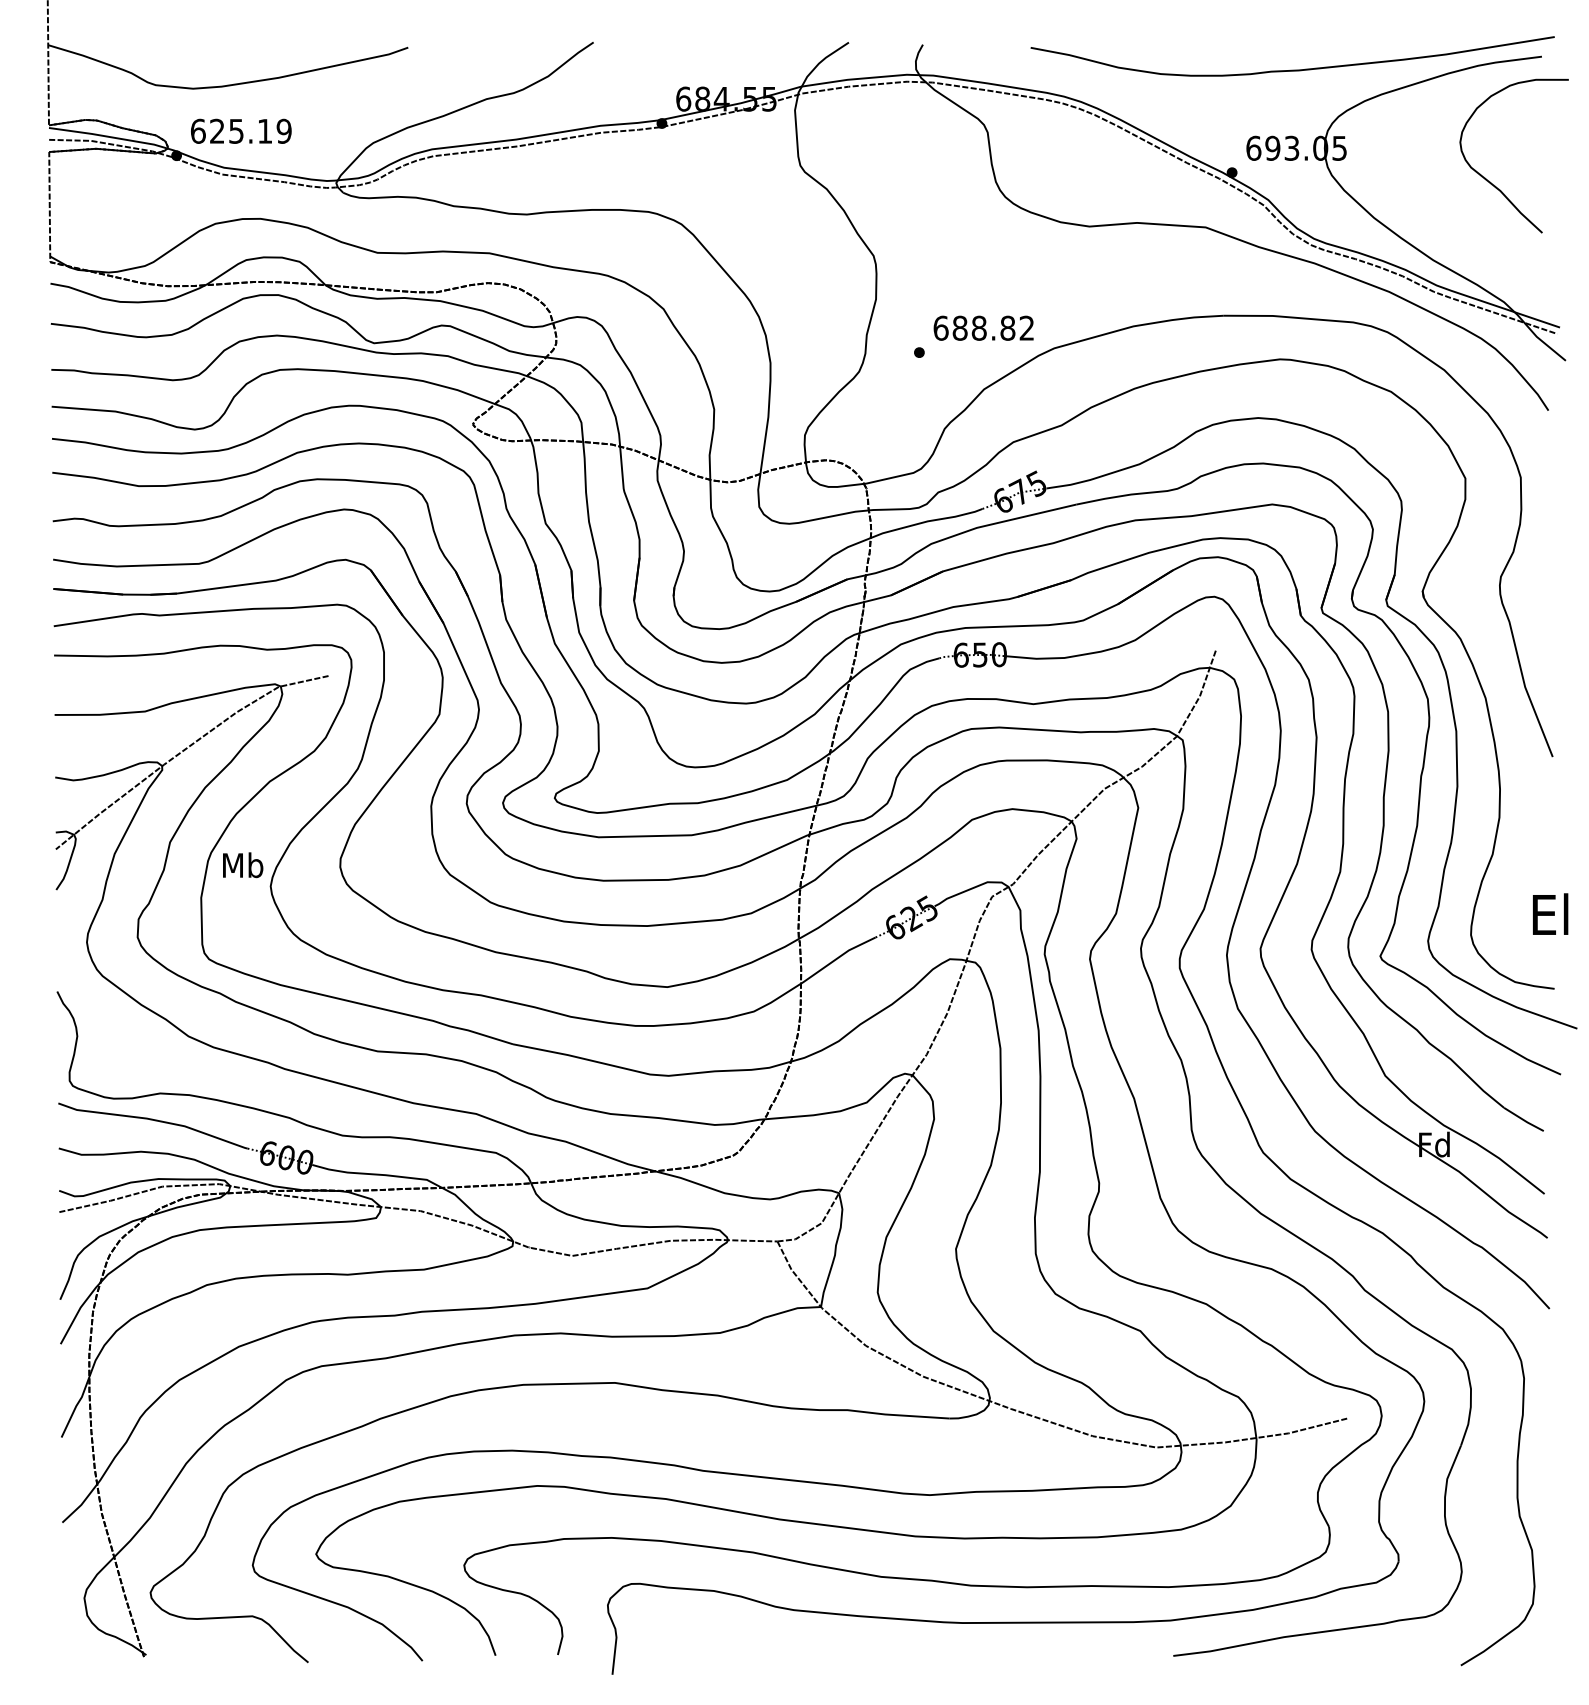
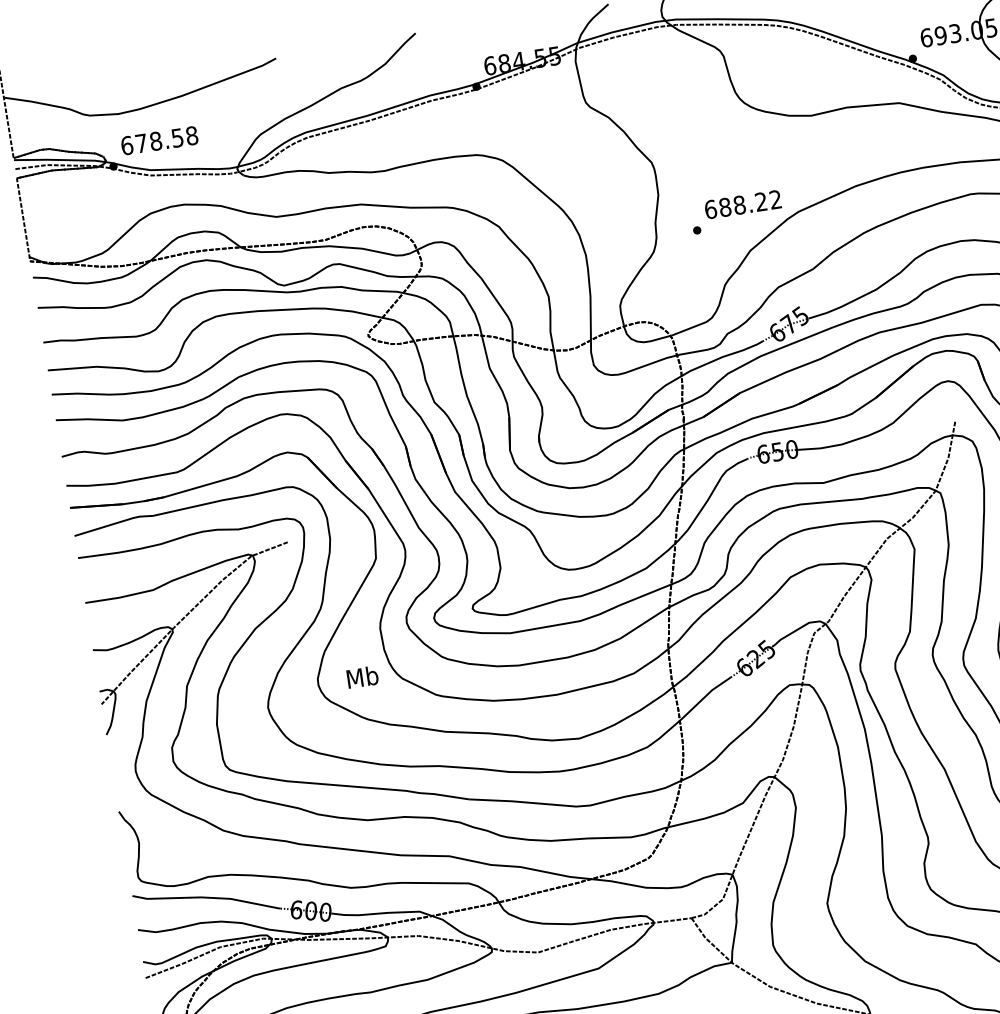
text: (250, 130) -> (166, 139), 625.19 -> 678.58
text: (1007, 327) -> (760, 201), 688.82 -> 688.22
text: (243, 865) -> (363, 677), moved

